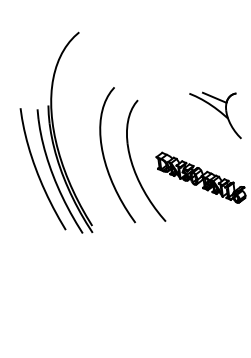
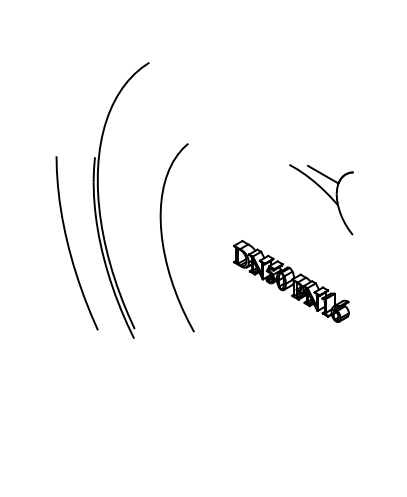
part: (132, 162) -> (200, 249), removed
part: (53, 173) -> (90, 251), removed

